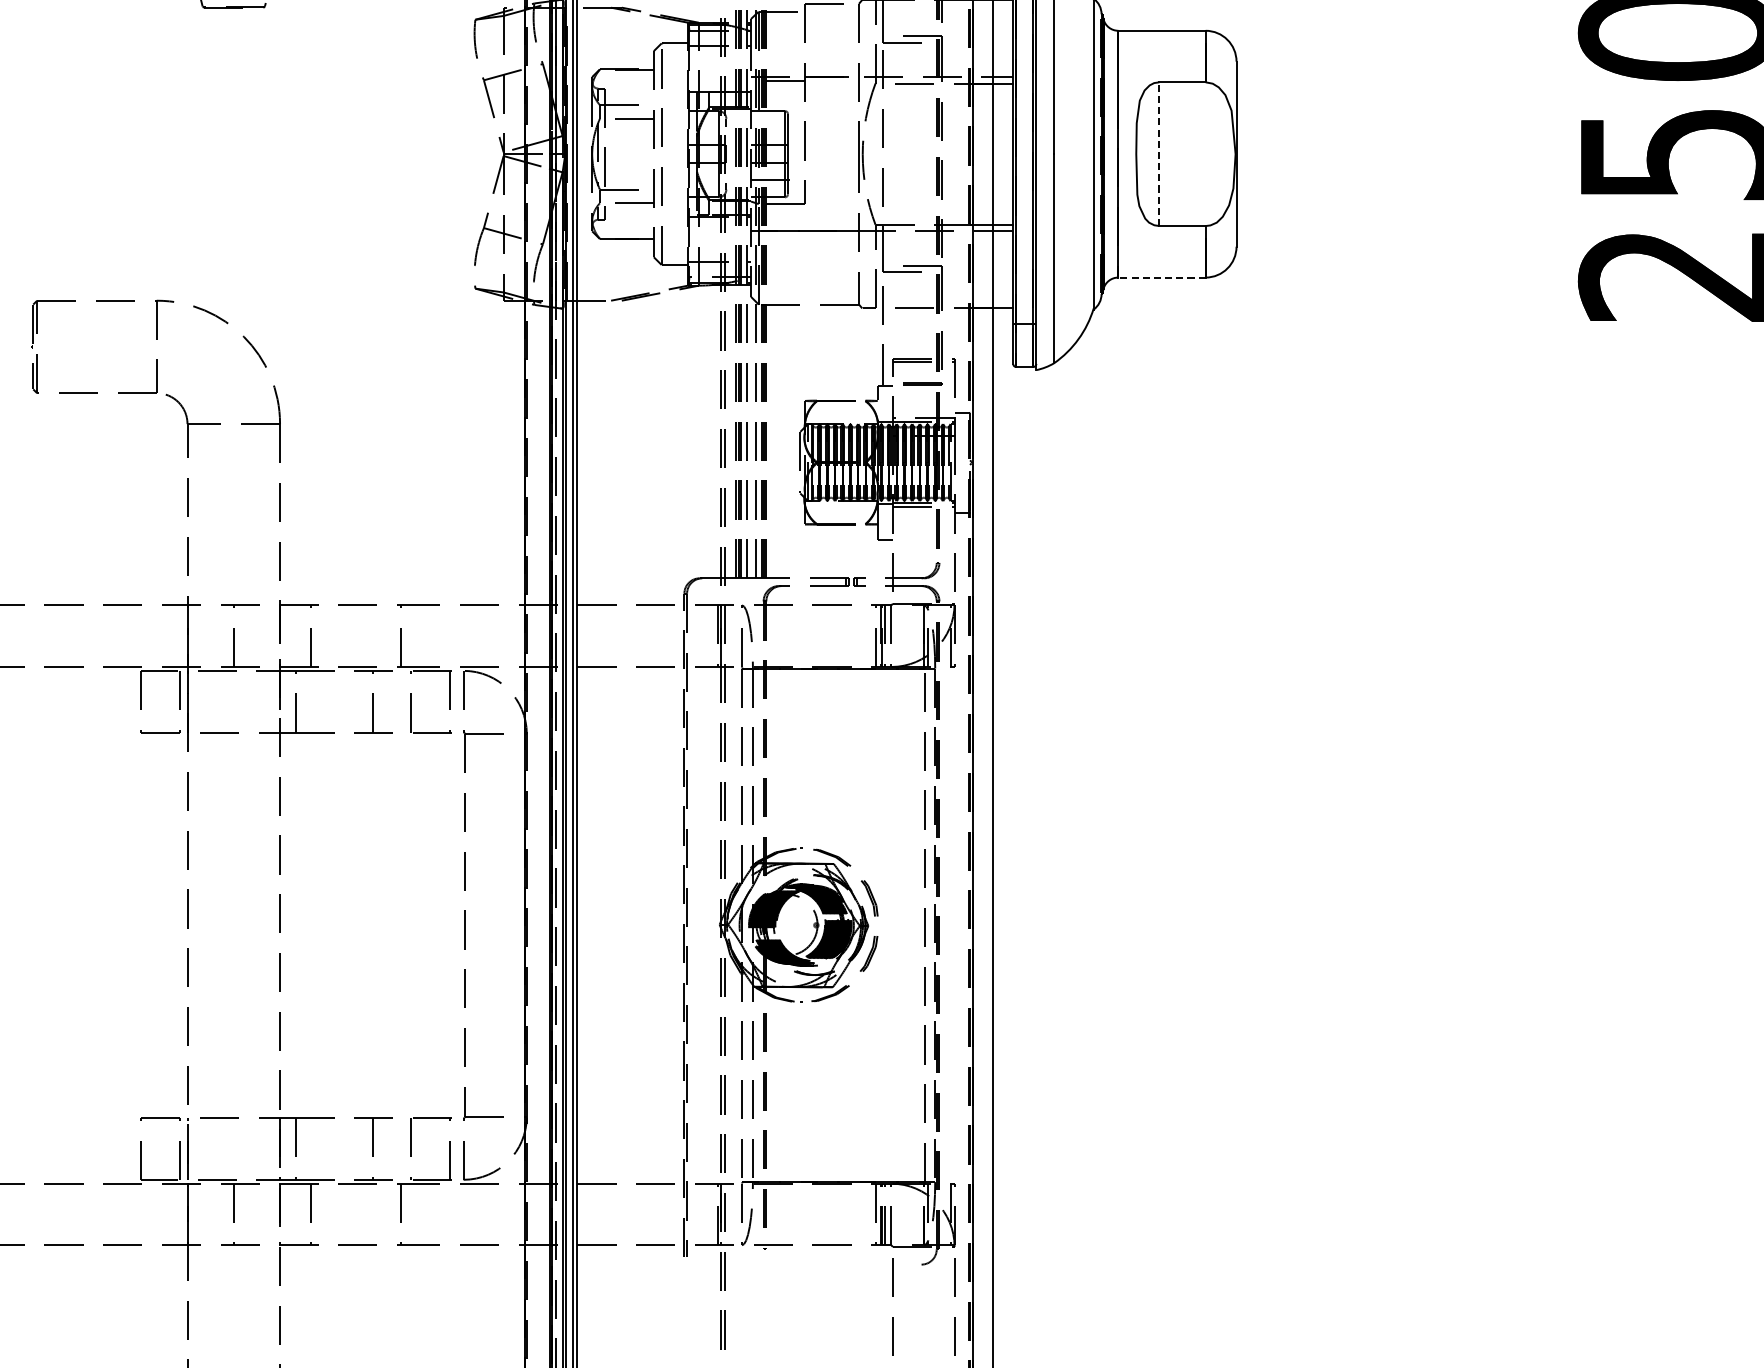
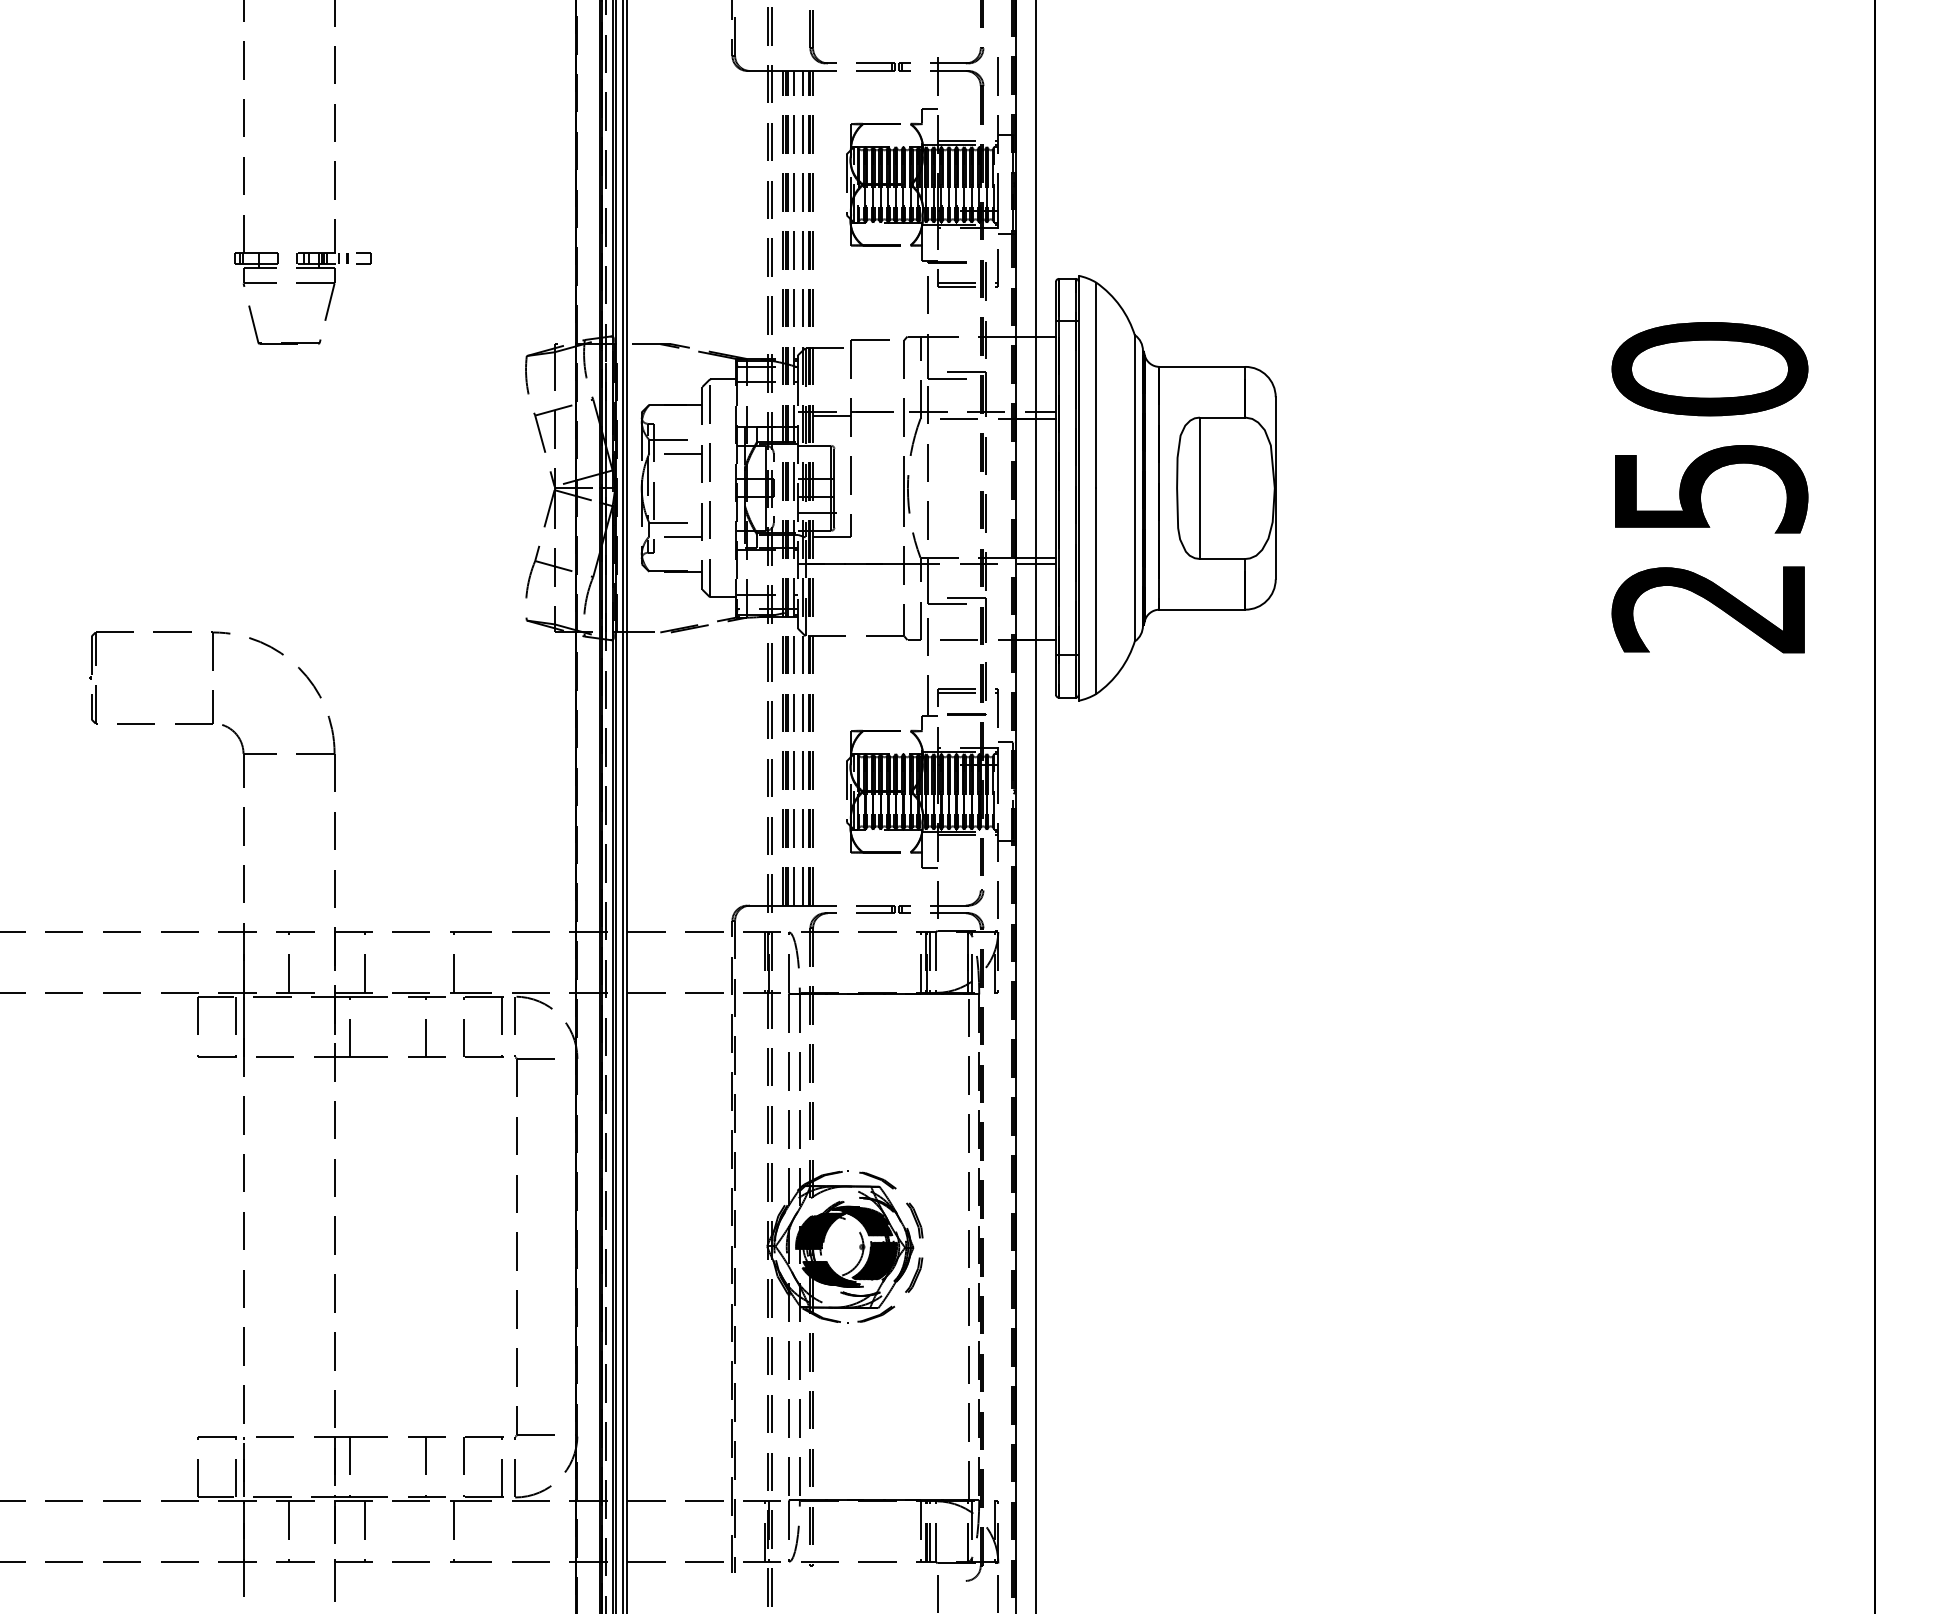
line: (1159, 154) -> (1199, 488), dashed -> solid
line: (1162, 277) -> (1202, 609), dashed -> solid

